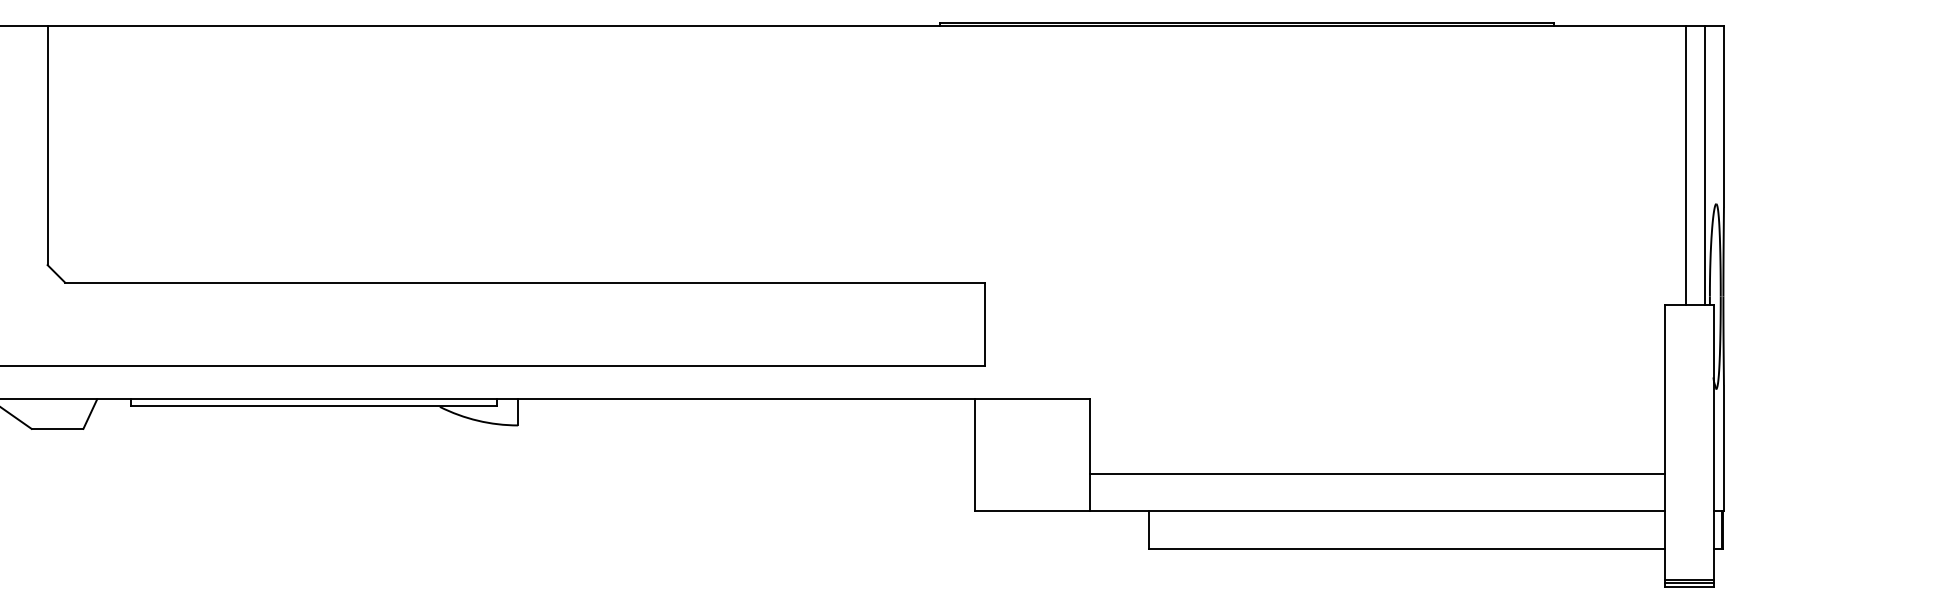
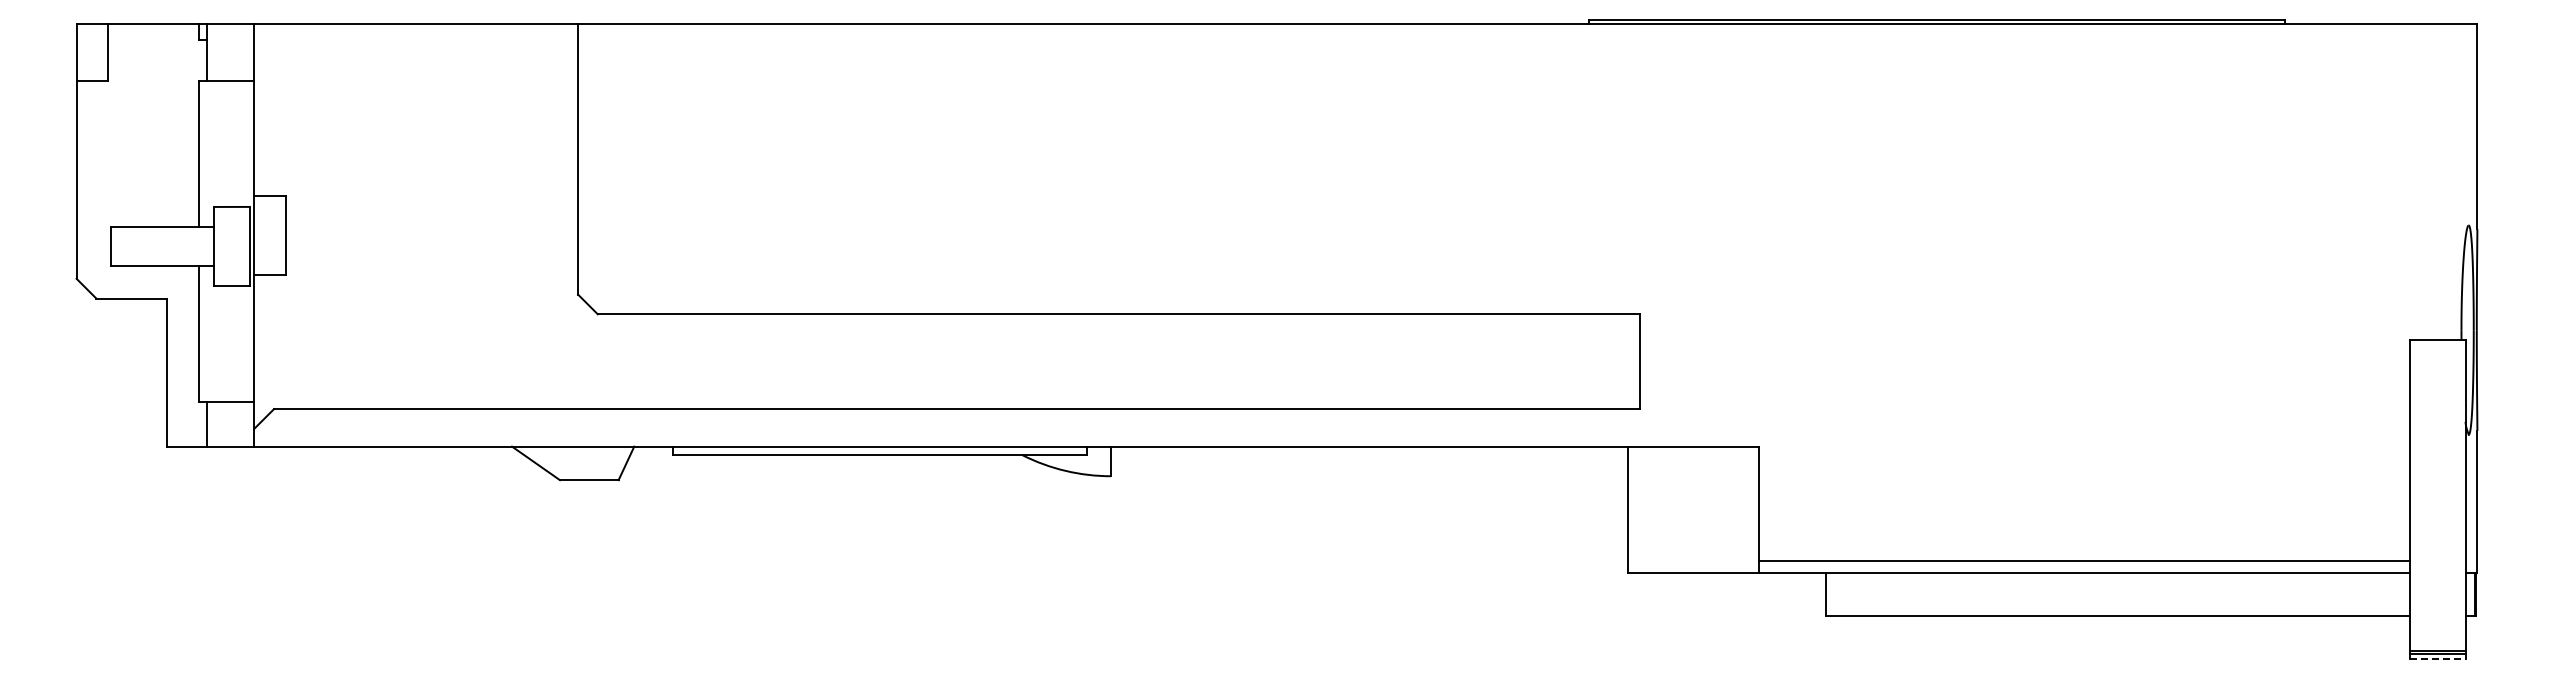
line: (1685, 166) -> (2433, 182), removed
line: (1704, 166) -> (2455, 182), removed
line: (1377, 474) -> (2084, 560), moved
line: (1688, 586) -> (2437, 658), solid -> dashed

